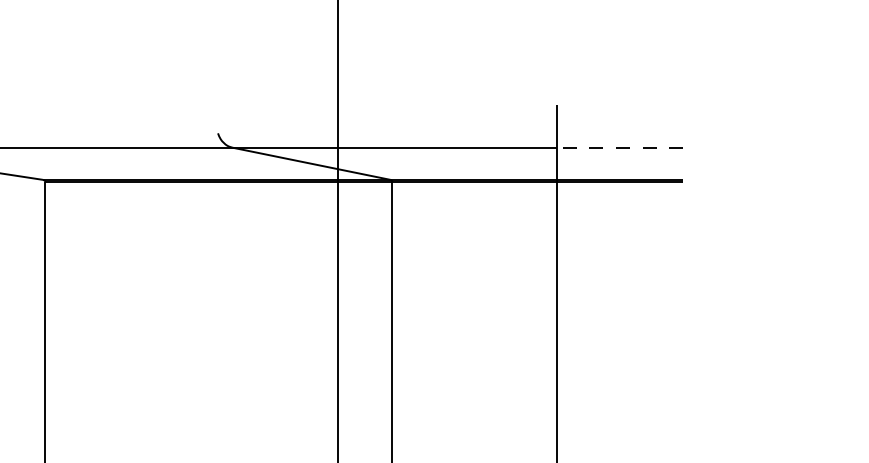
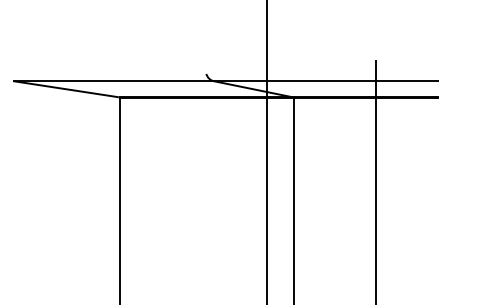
line: (620, 148) -> (407, 81), dashed -> solid

